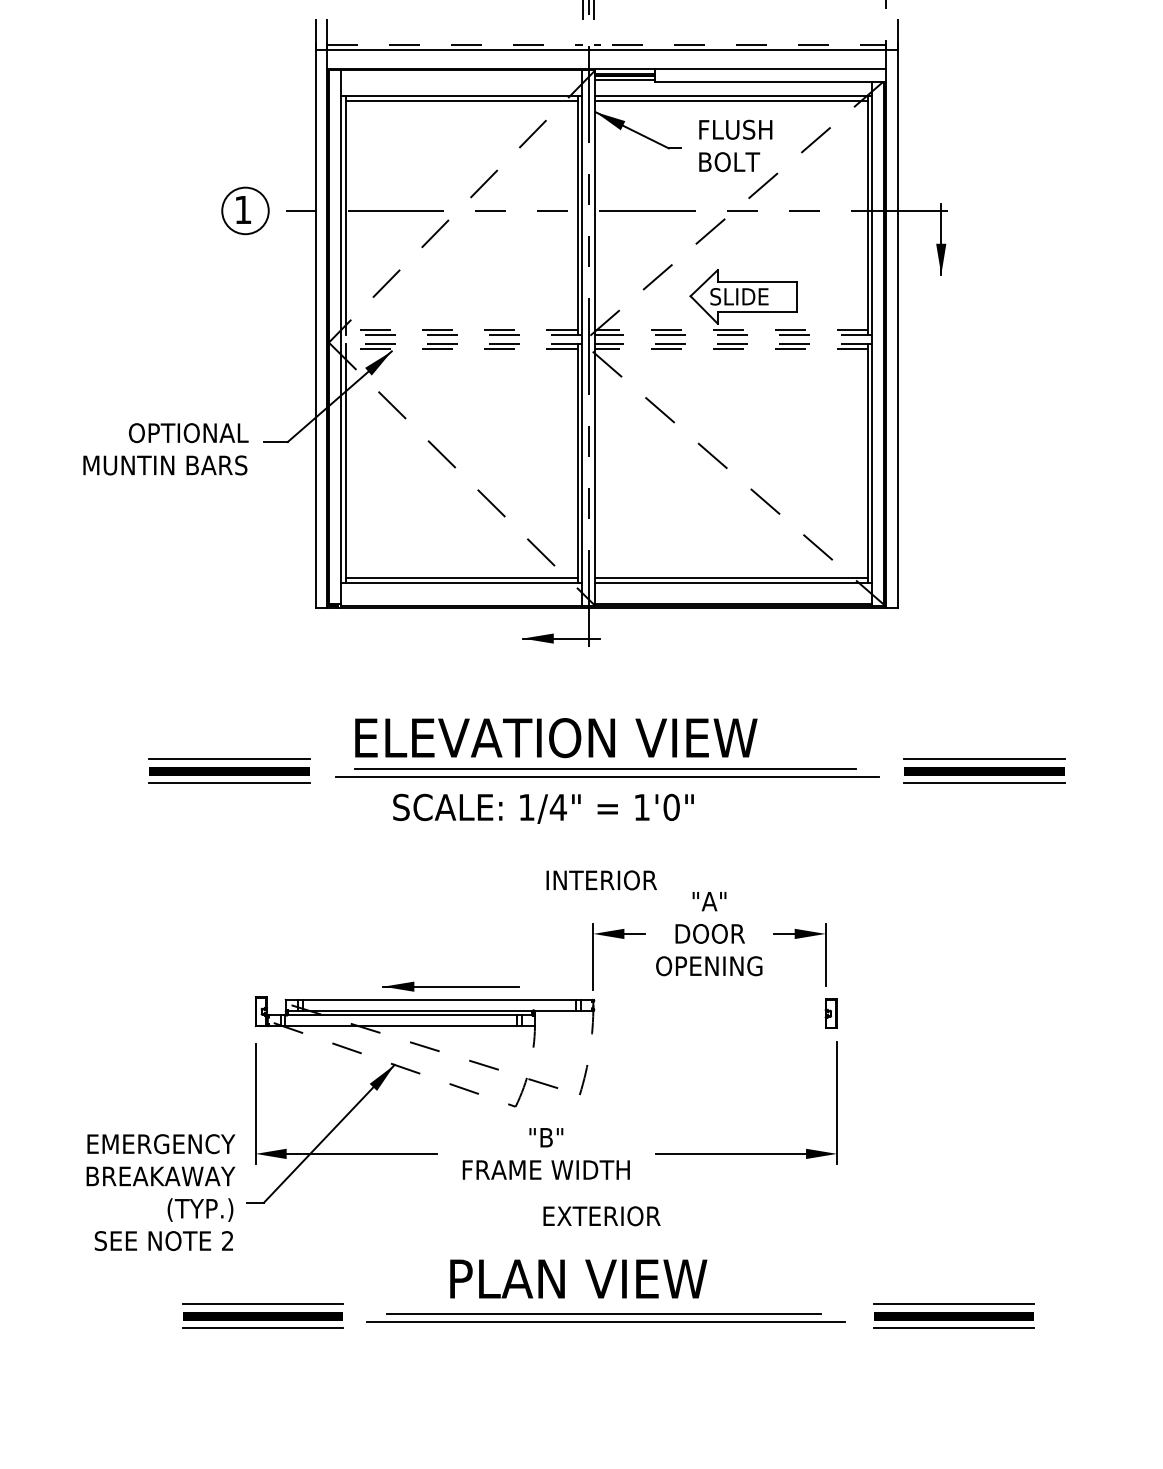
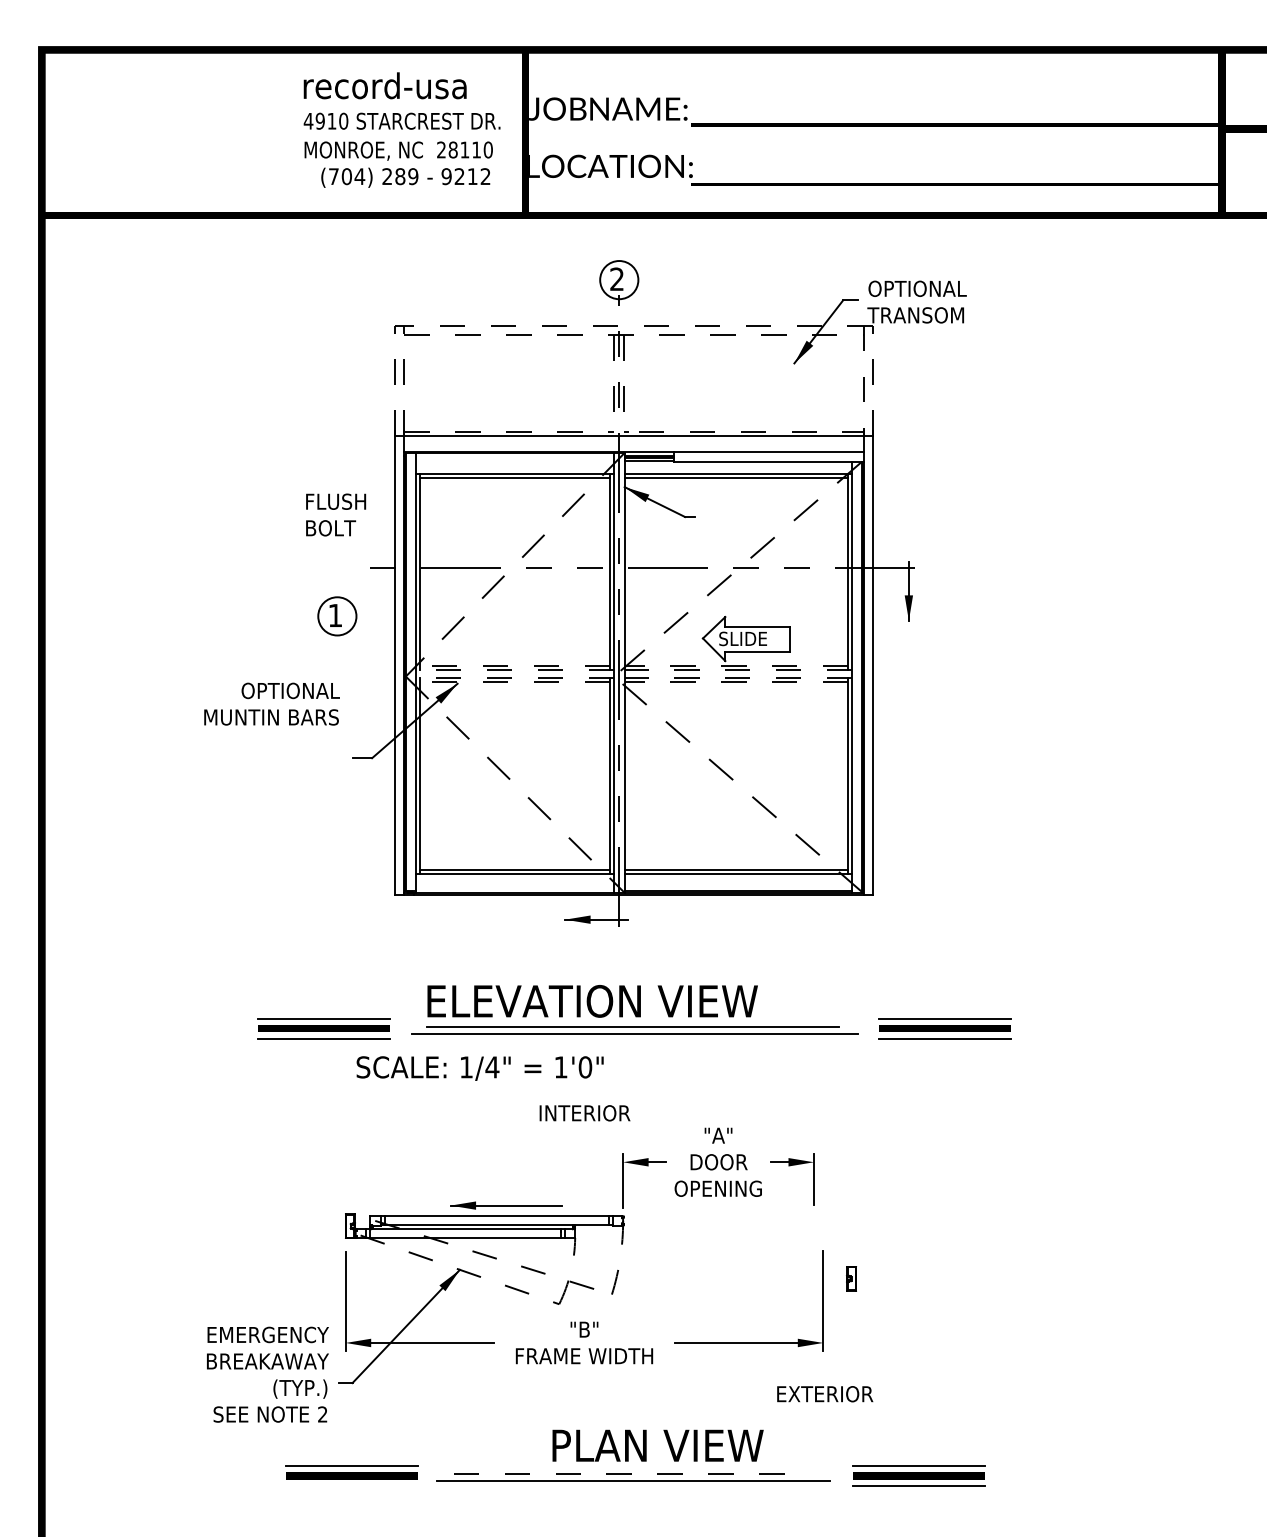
text: (736, 145) -> (336, 514), moved
part: (245, 211) -> (337, 616), moved
text: (165, 448) -> (271, 703), moved
text: (542, 808) -> (479, 1068), moved
text: (601, 880) -> (584, 1113), moved
part: (831, 1013) -> (851, 1278), moved
text: (602, 1216) -> (825, 1394), moved
text: (578, 1278) -> (657, 1445), moved
line: (604, 1314) -> (632, 1474), solid -> dashed
line: (262, 1328) -> (351, 1486), removed

